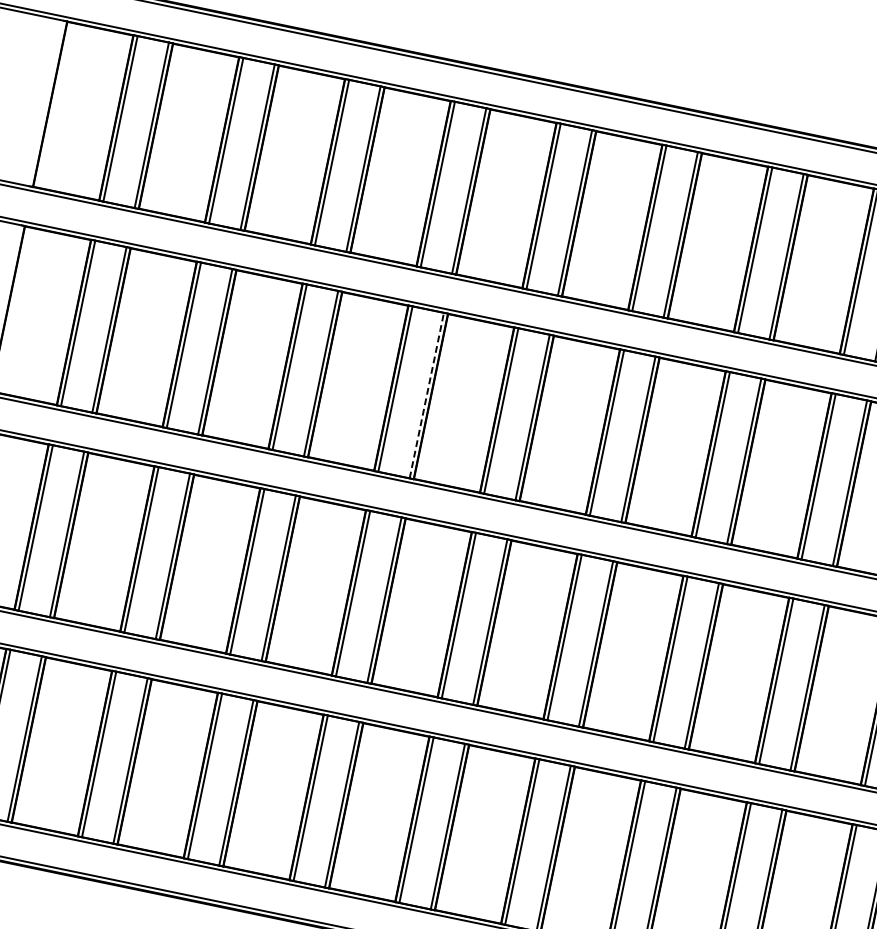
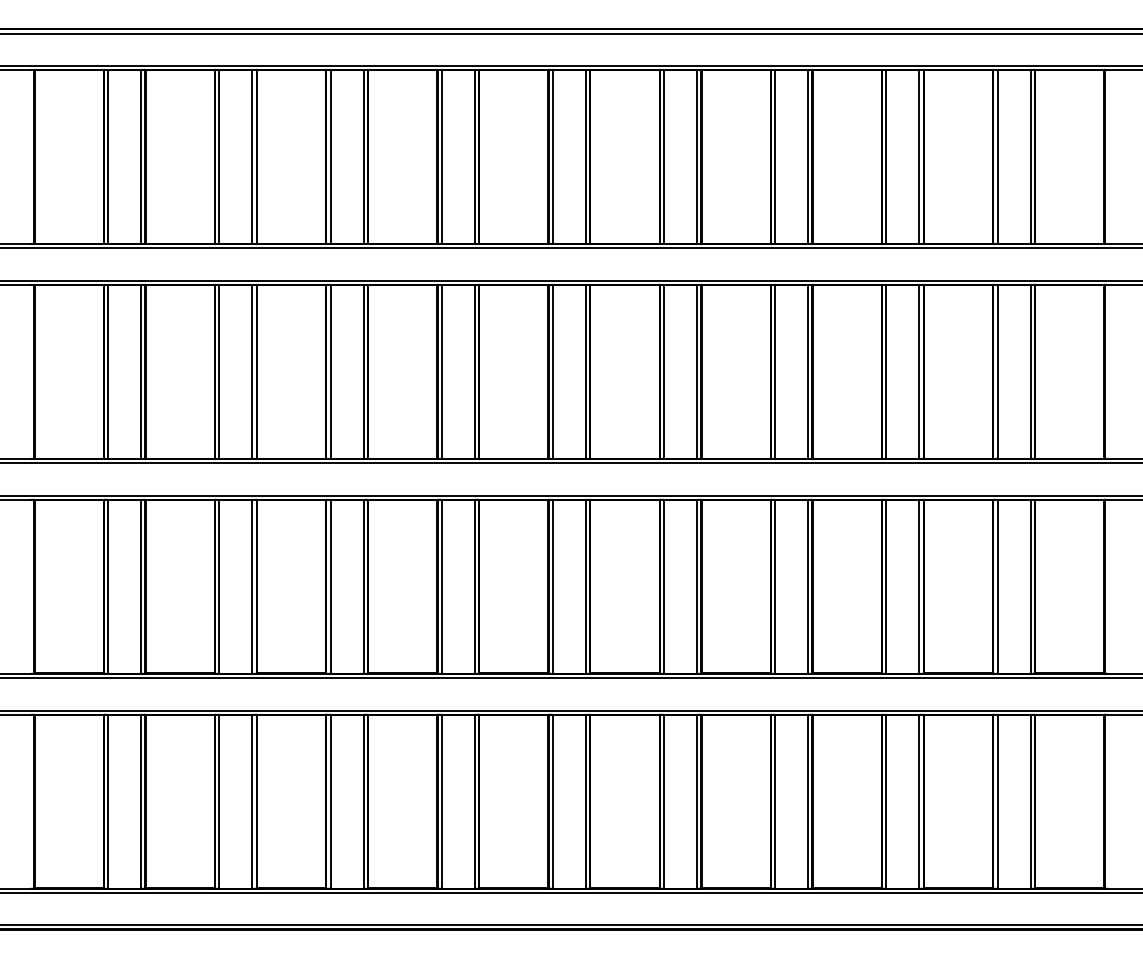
line: (426, 395) -> (474, 371), dashed -> solid

